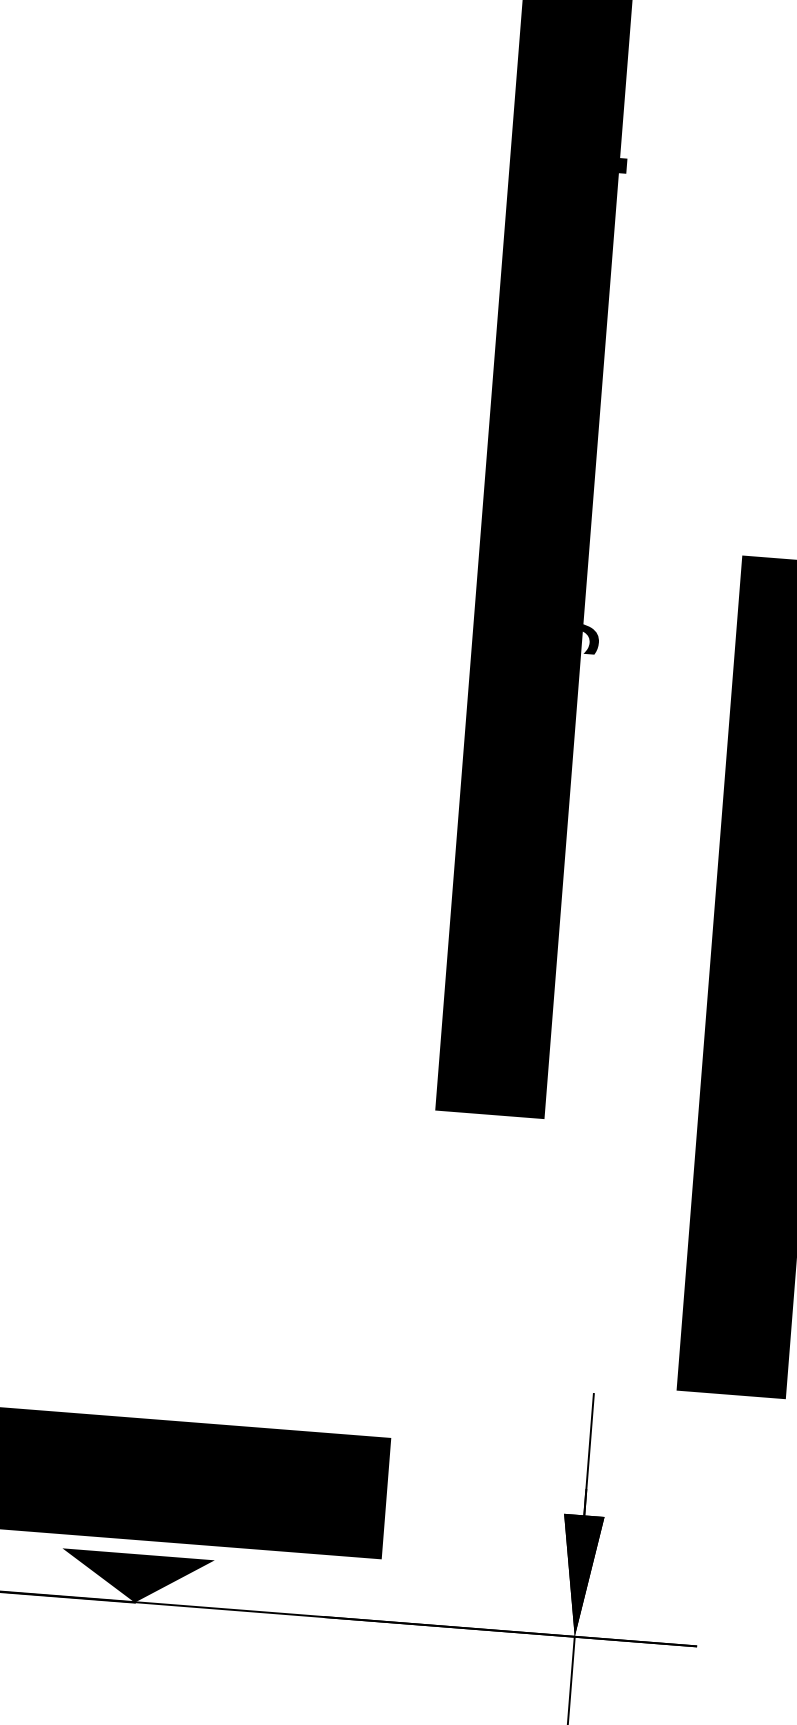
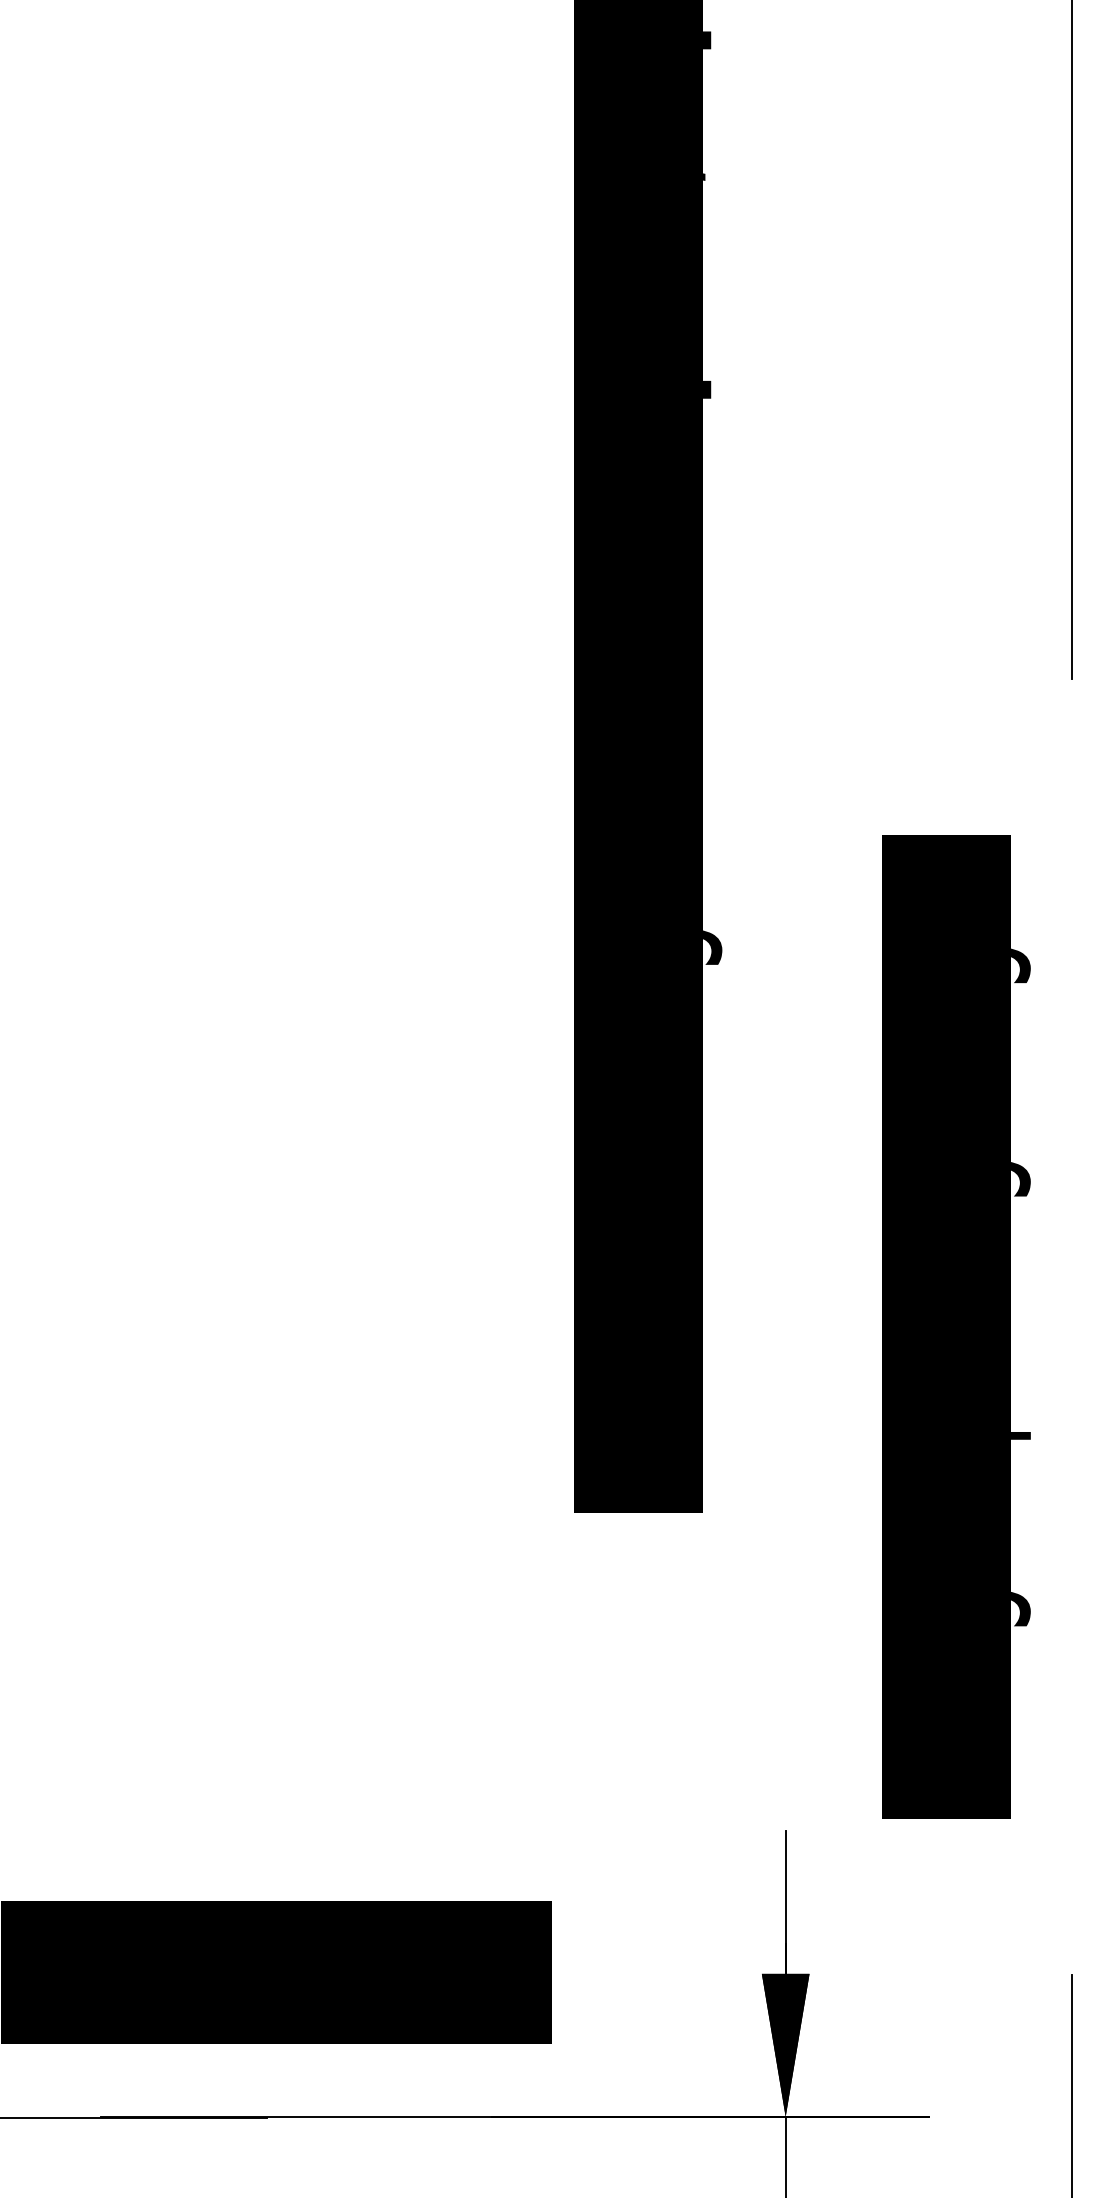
fill: (136, 1578) -> (267, 2088), removed

